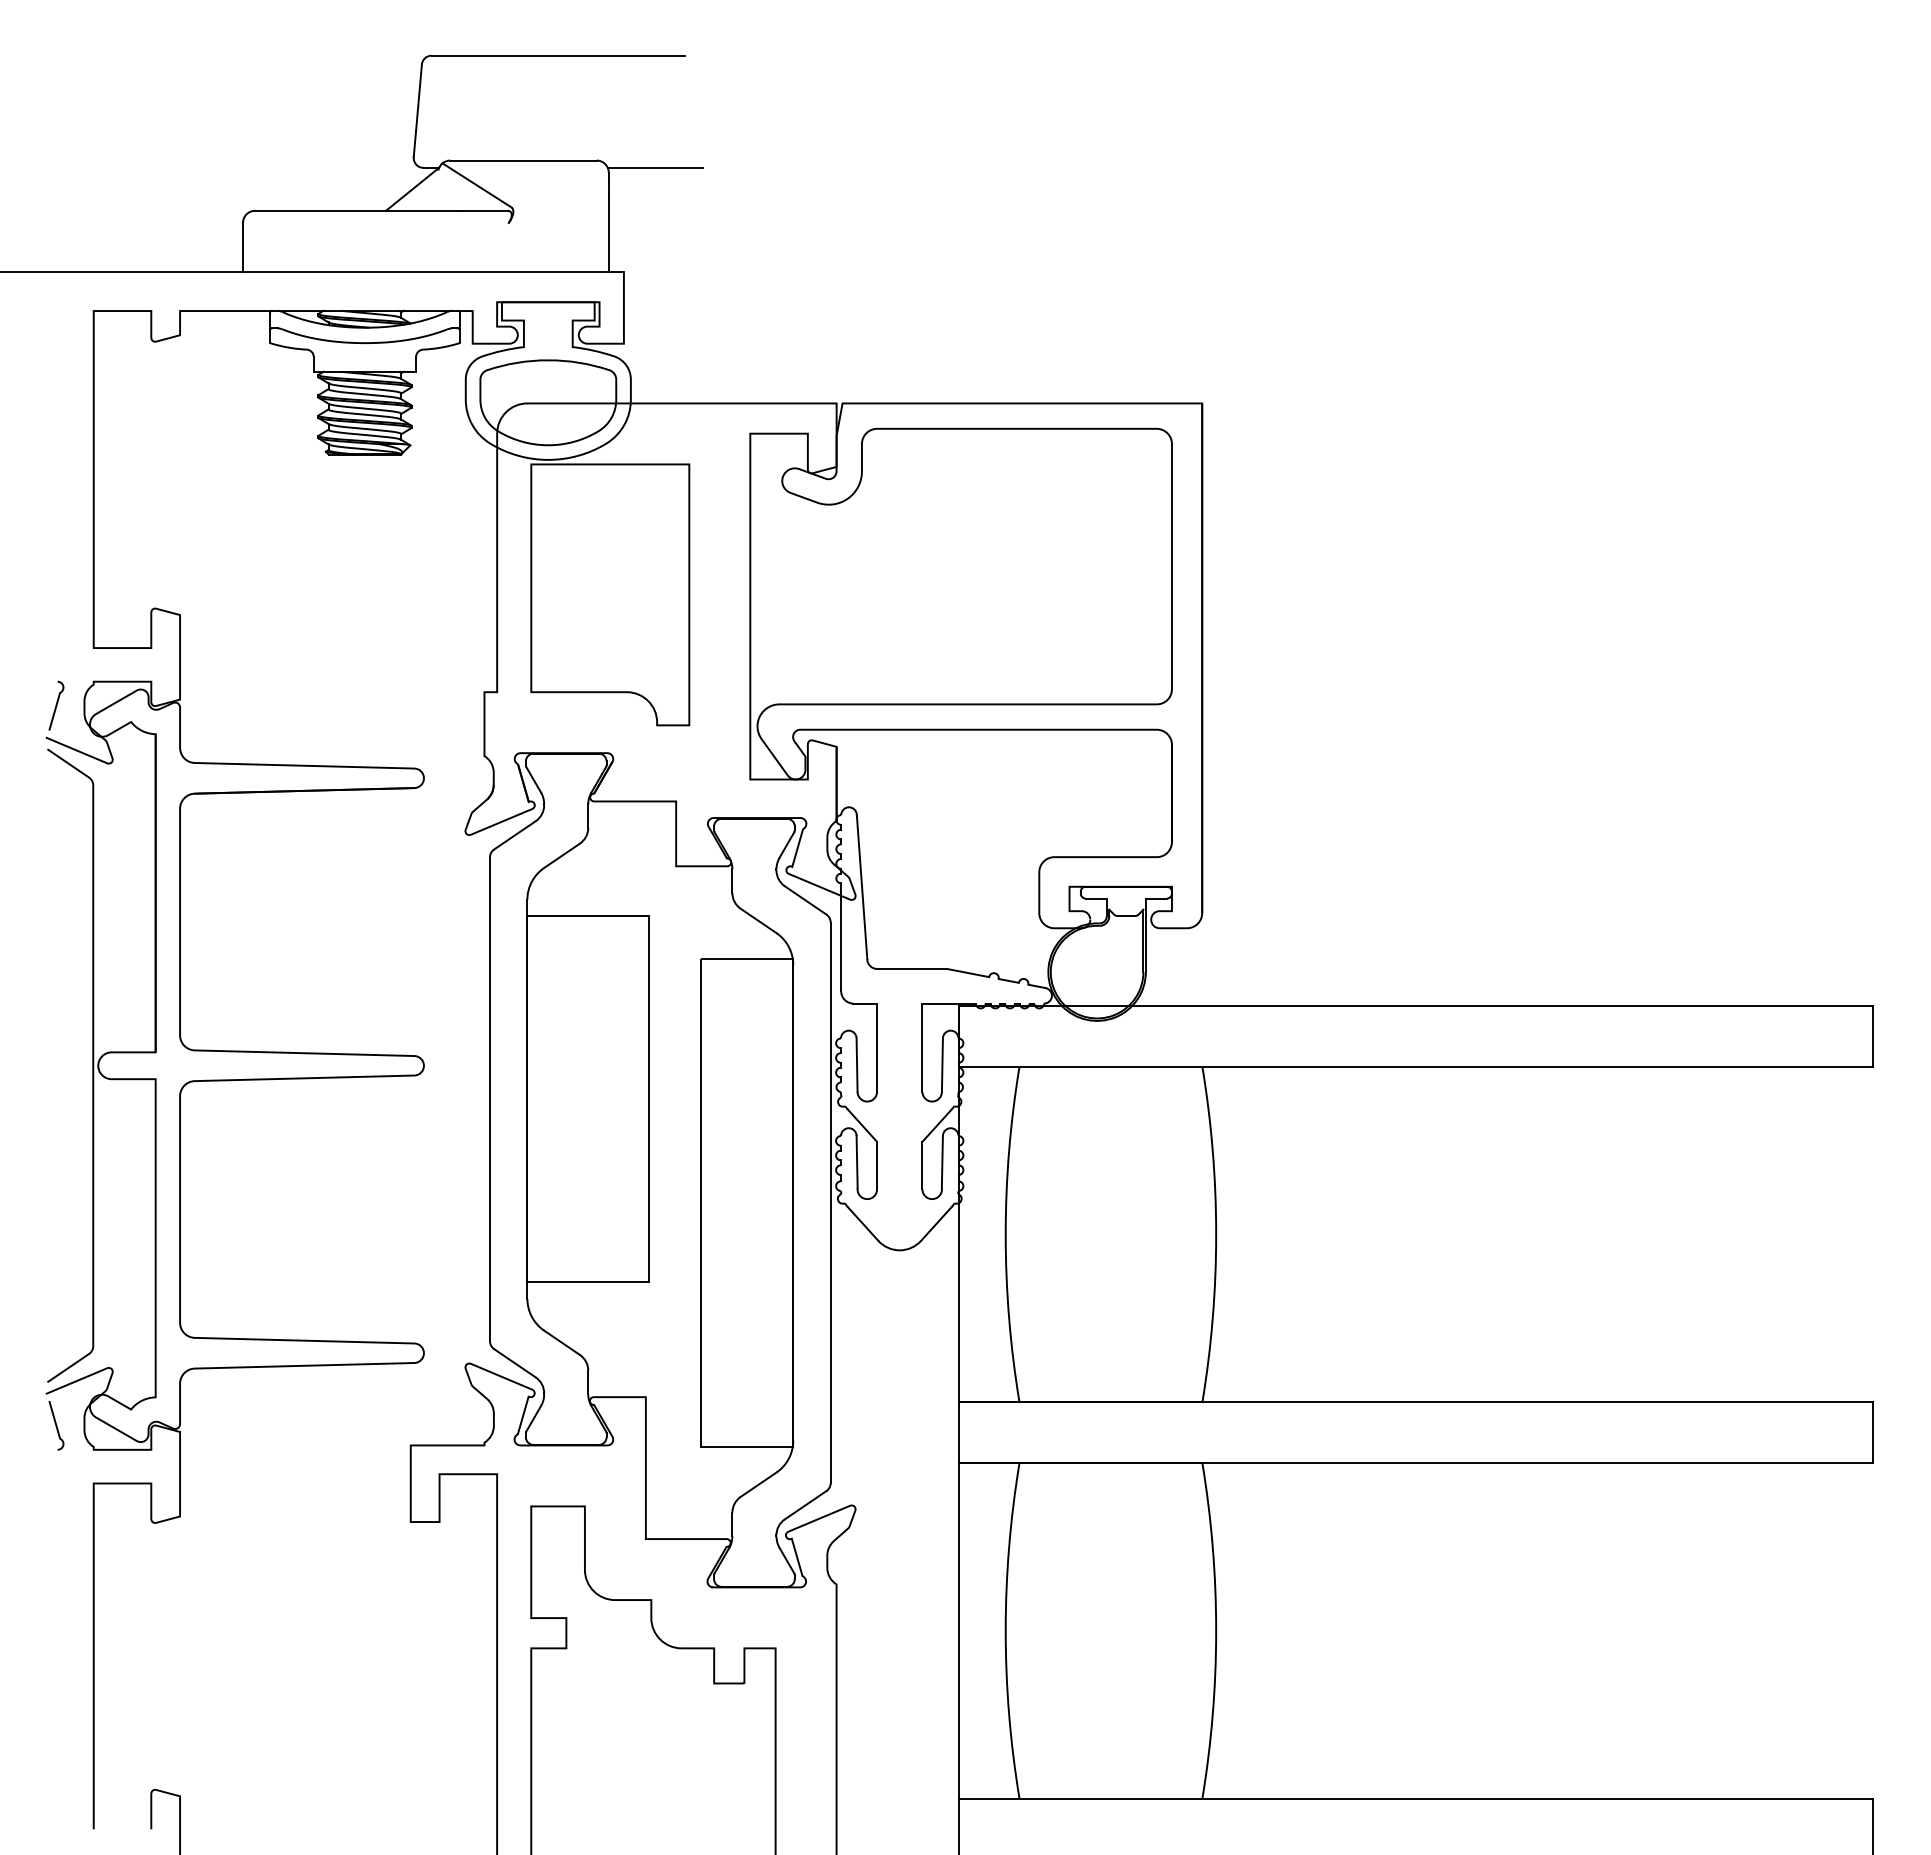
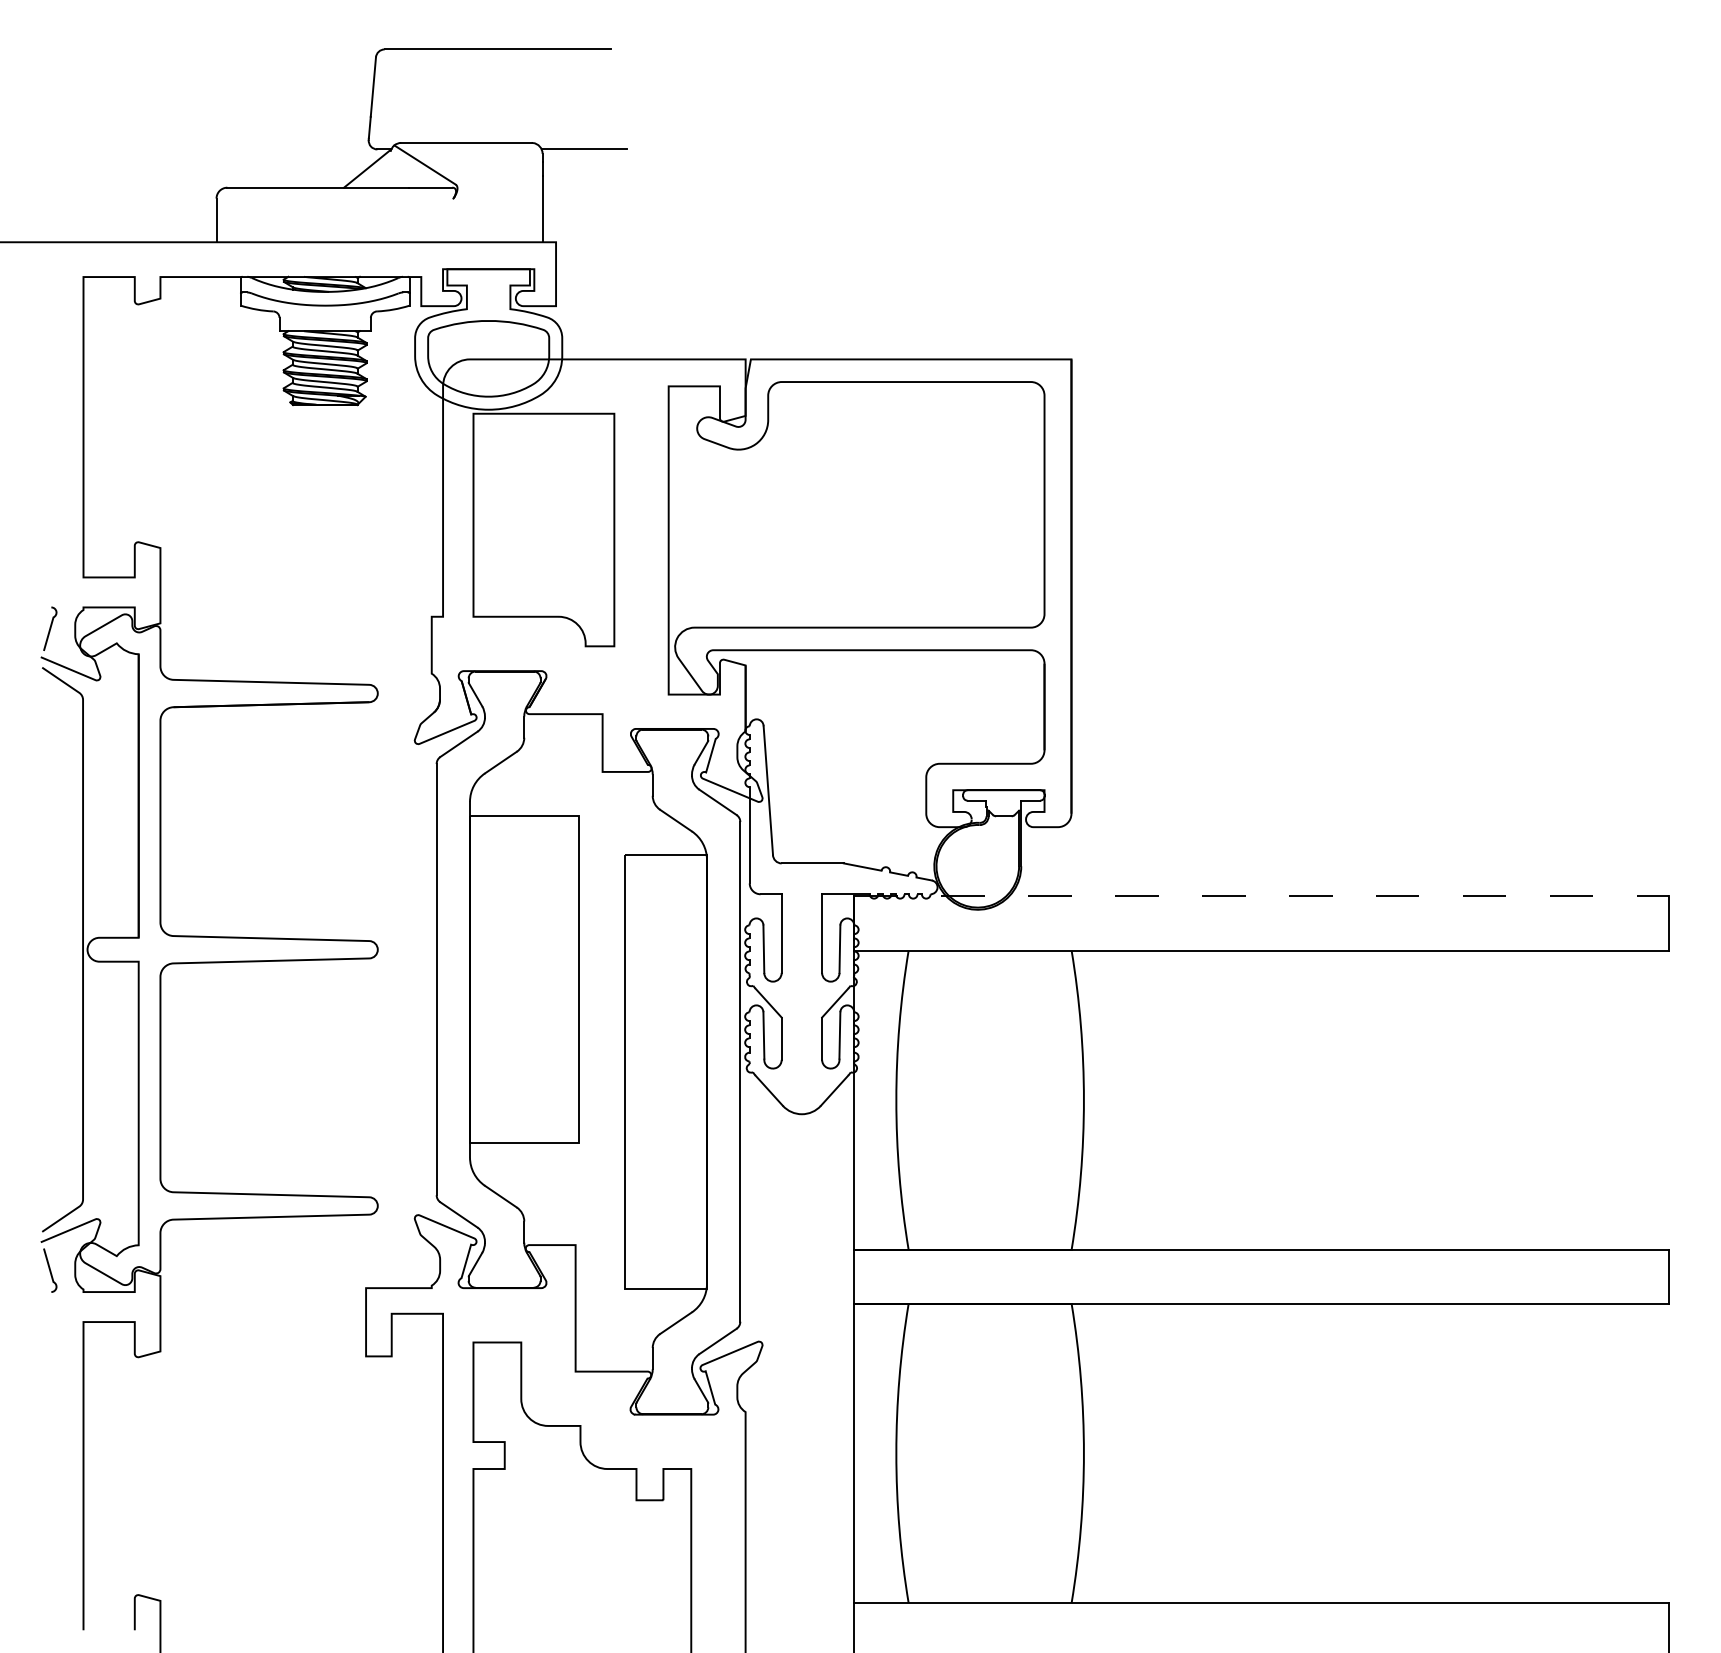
line: (1416, 1005) -> (1262, 896), solid -> dashed

